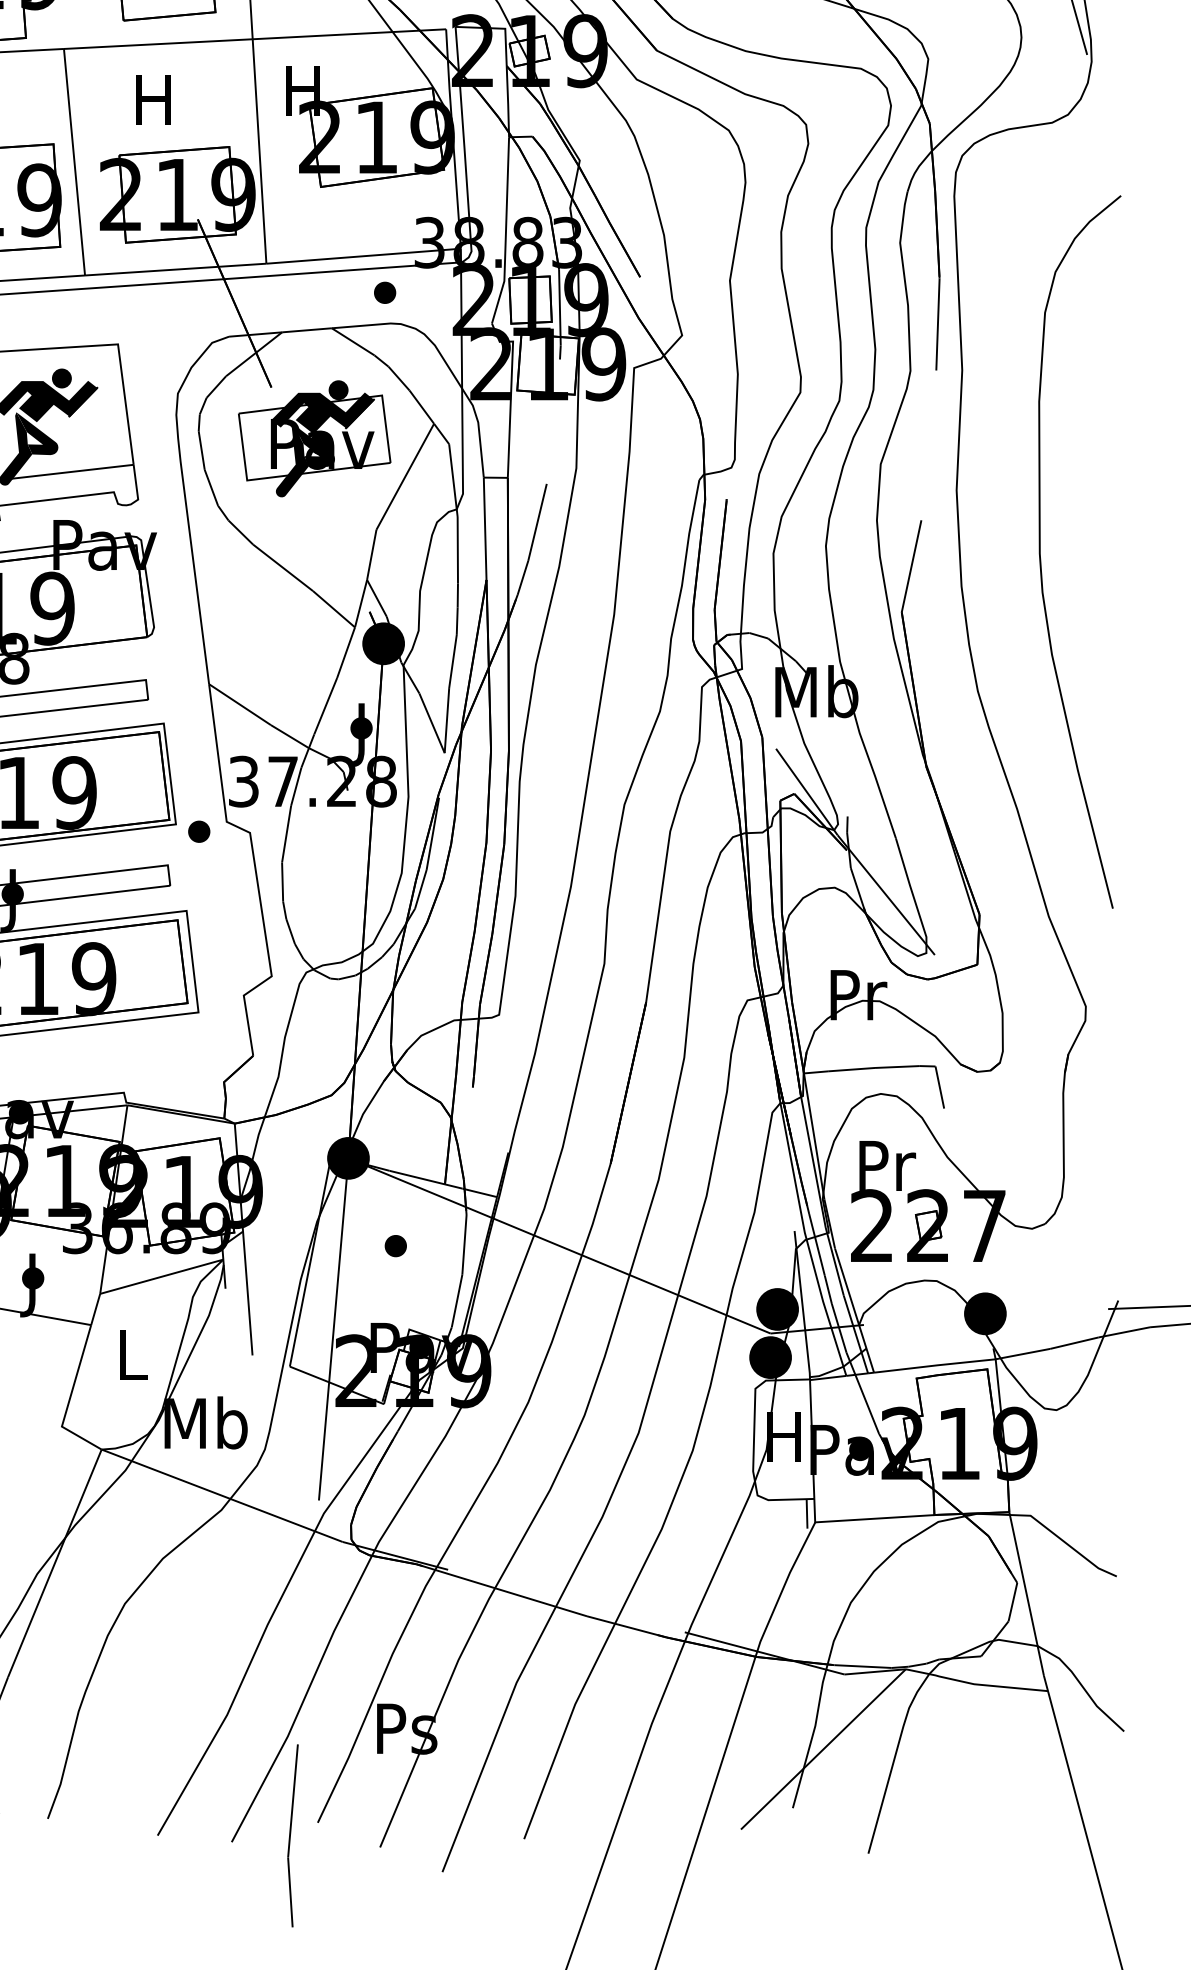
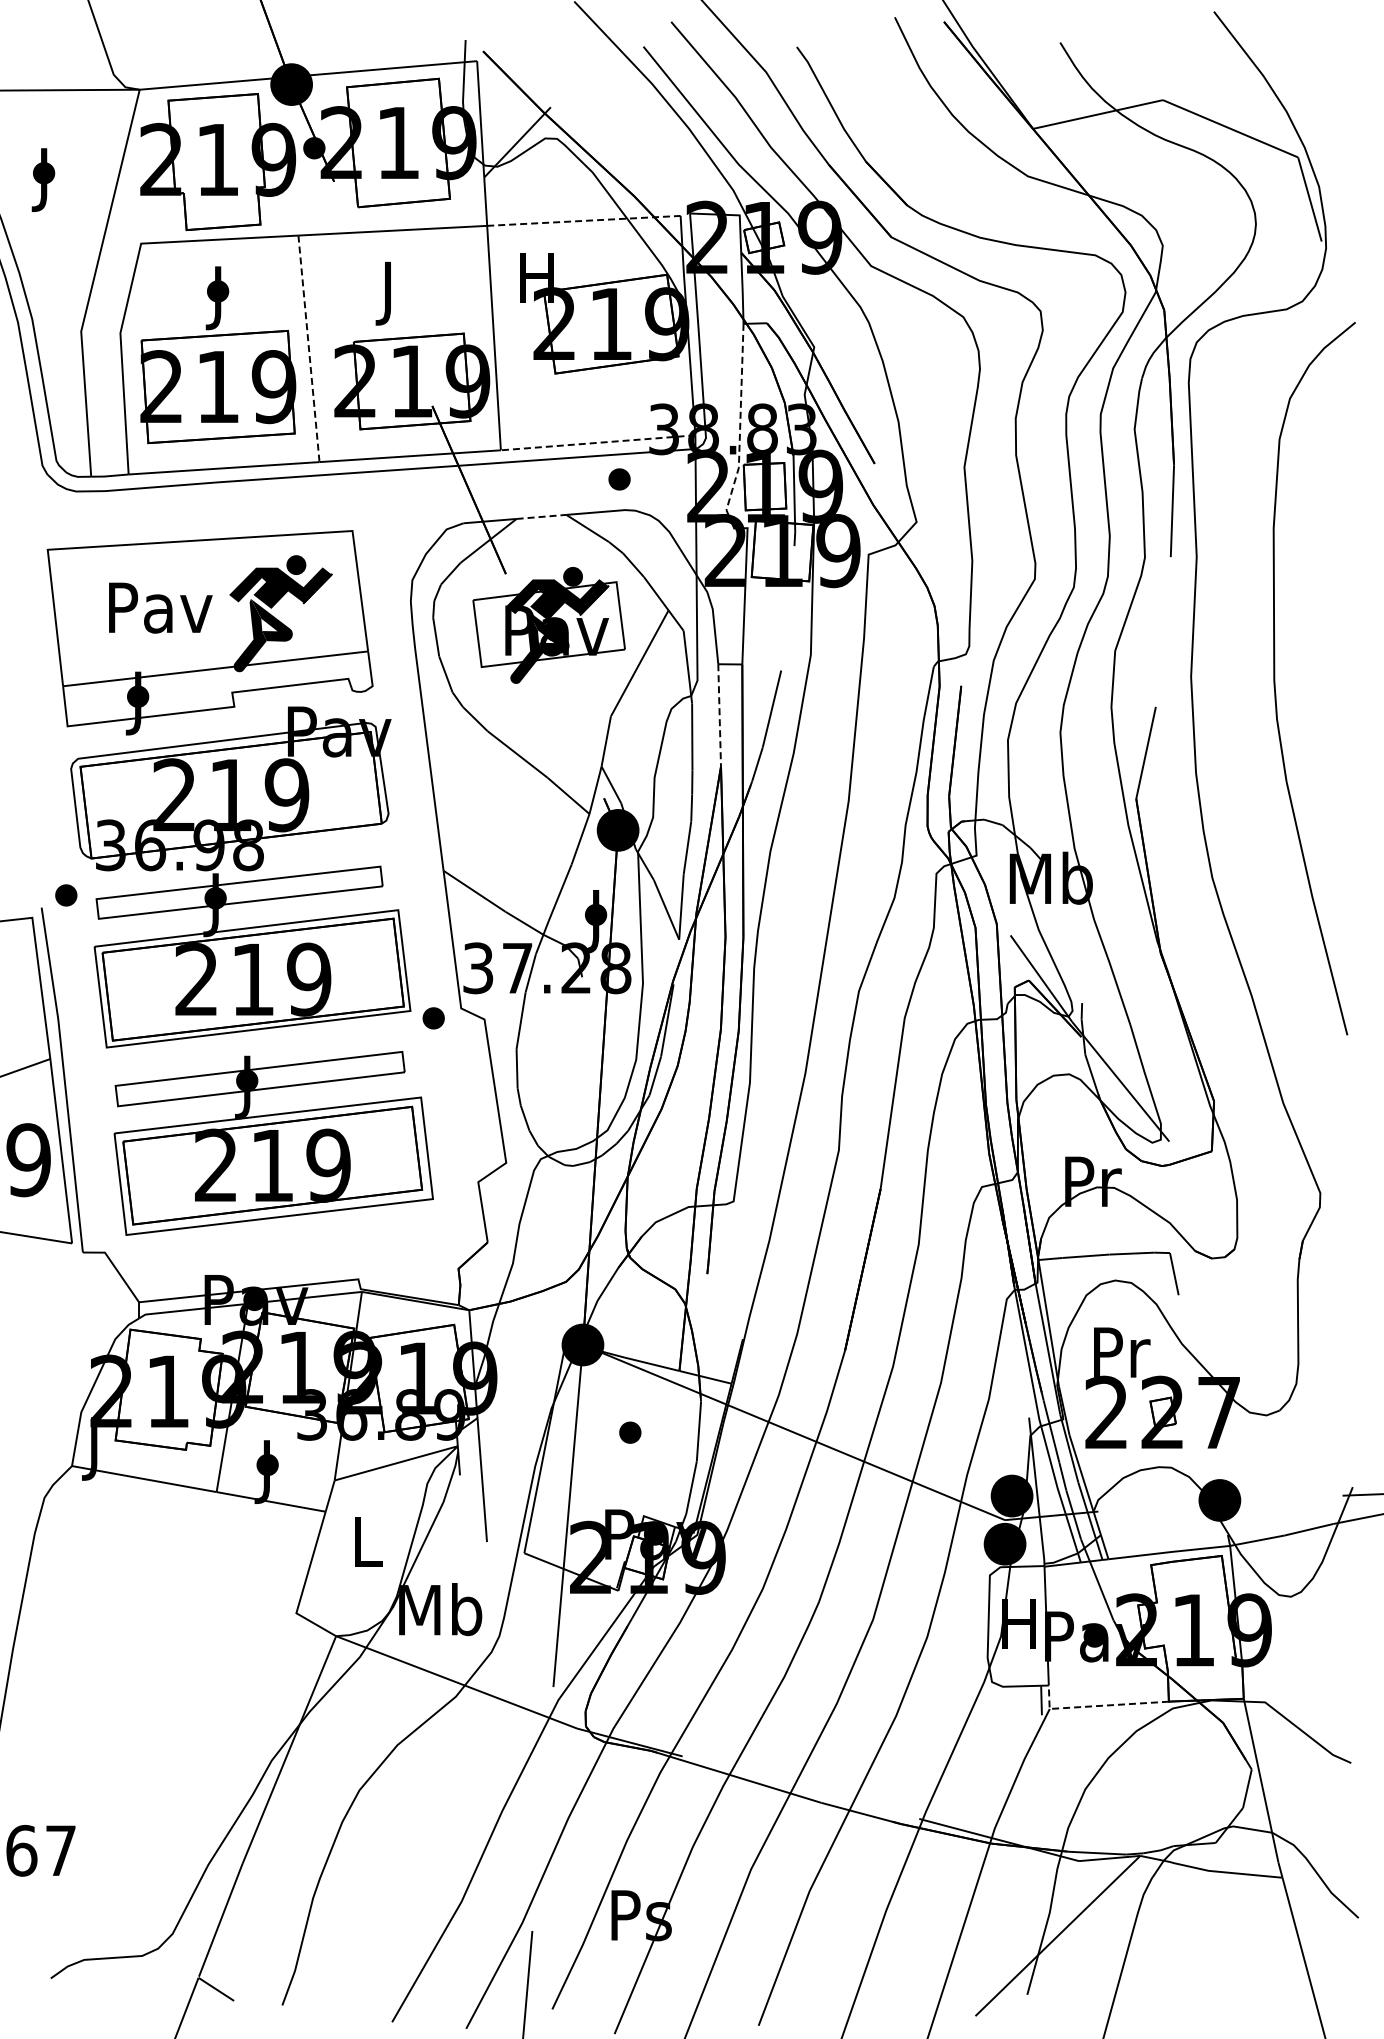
line: (349, 33) -> (583, 220), solid -> dashed
text: (153, 106) -> (387, 293), H -> J
line: (74, 161) -> (308, 348), solid -> dashed
line: (506, 232) -> (740, 419), solid -> dashed
line: (364, 255) -> (598, 442), solid -> dashed
line: (307, 329) -> (541, 516), solid -> dashed
line: (485, 528) -> (719, 715), solid -> dashed
curve: (1041, 551) -> (1275, 678), moved
line: (862, 1519) -> (1096, 1706), solid -> dashed

